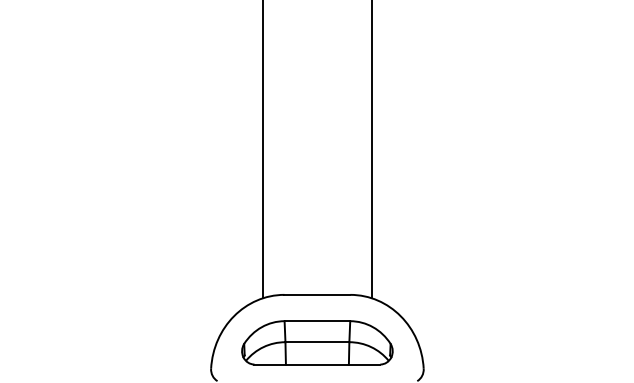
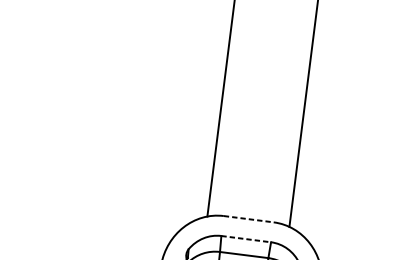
line: (317, 294) -> (248, 218), solid -> dashed
line: (317, 321) -> (246, 239), solid -> dashed

